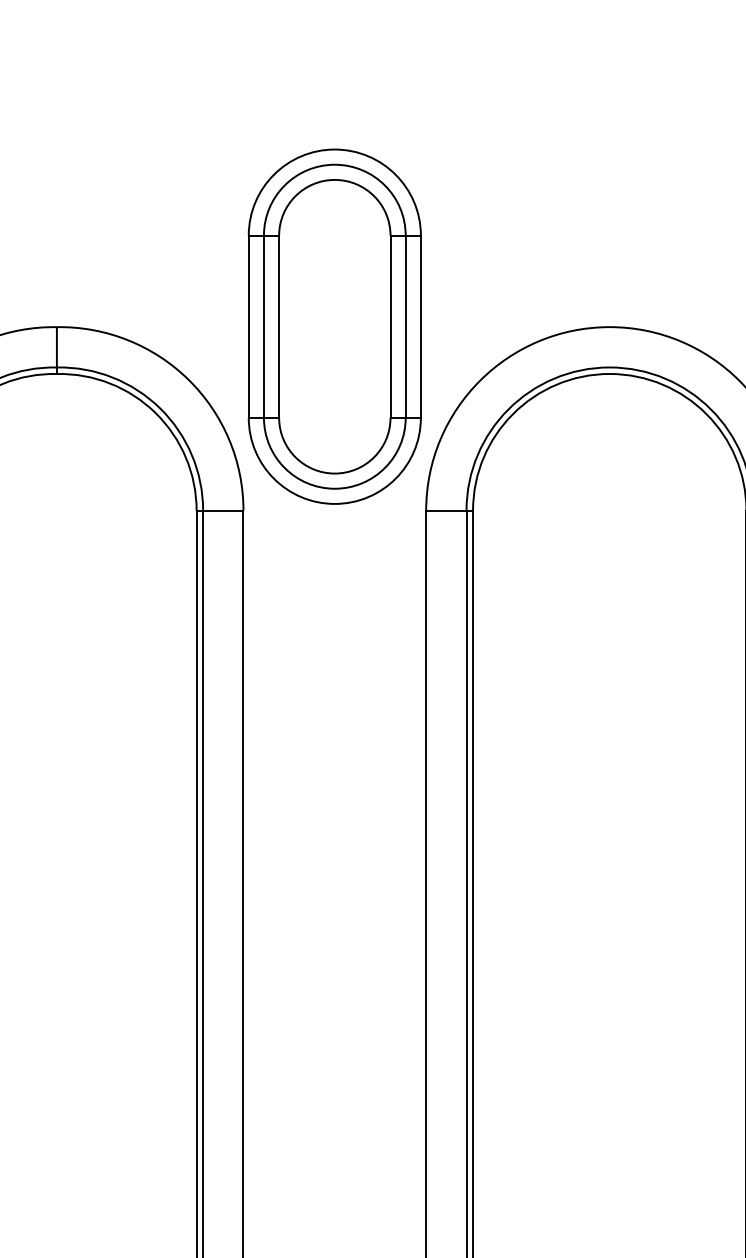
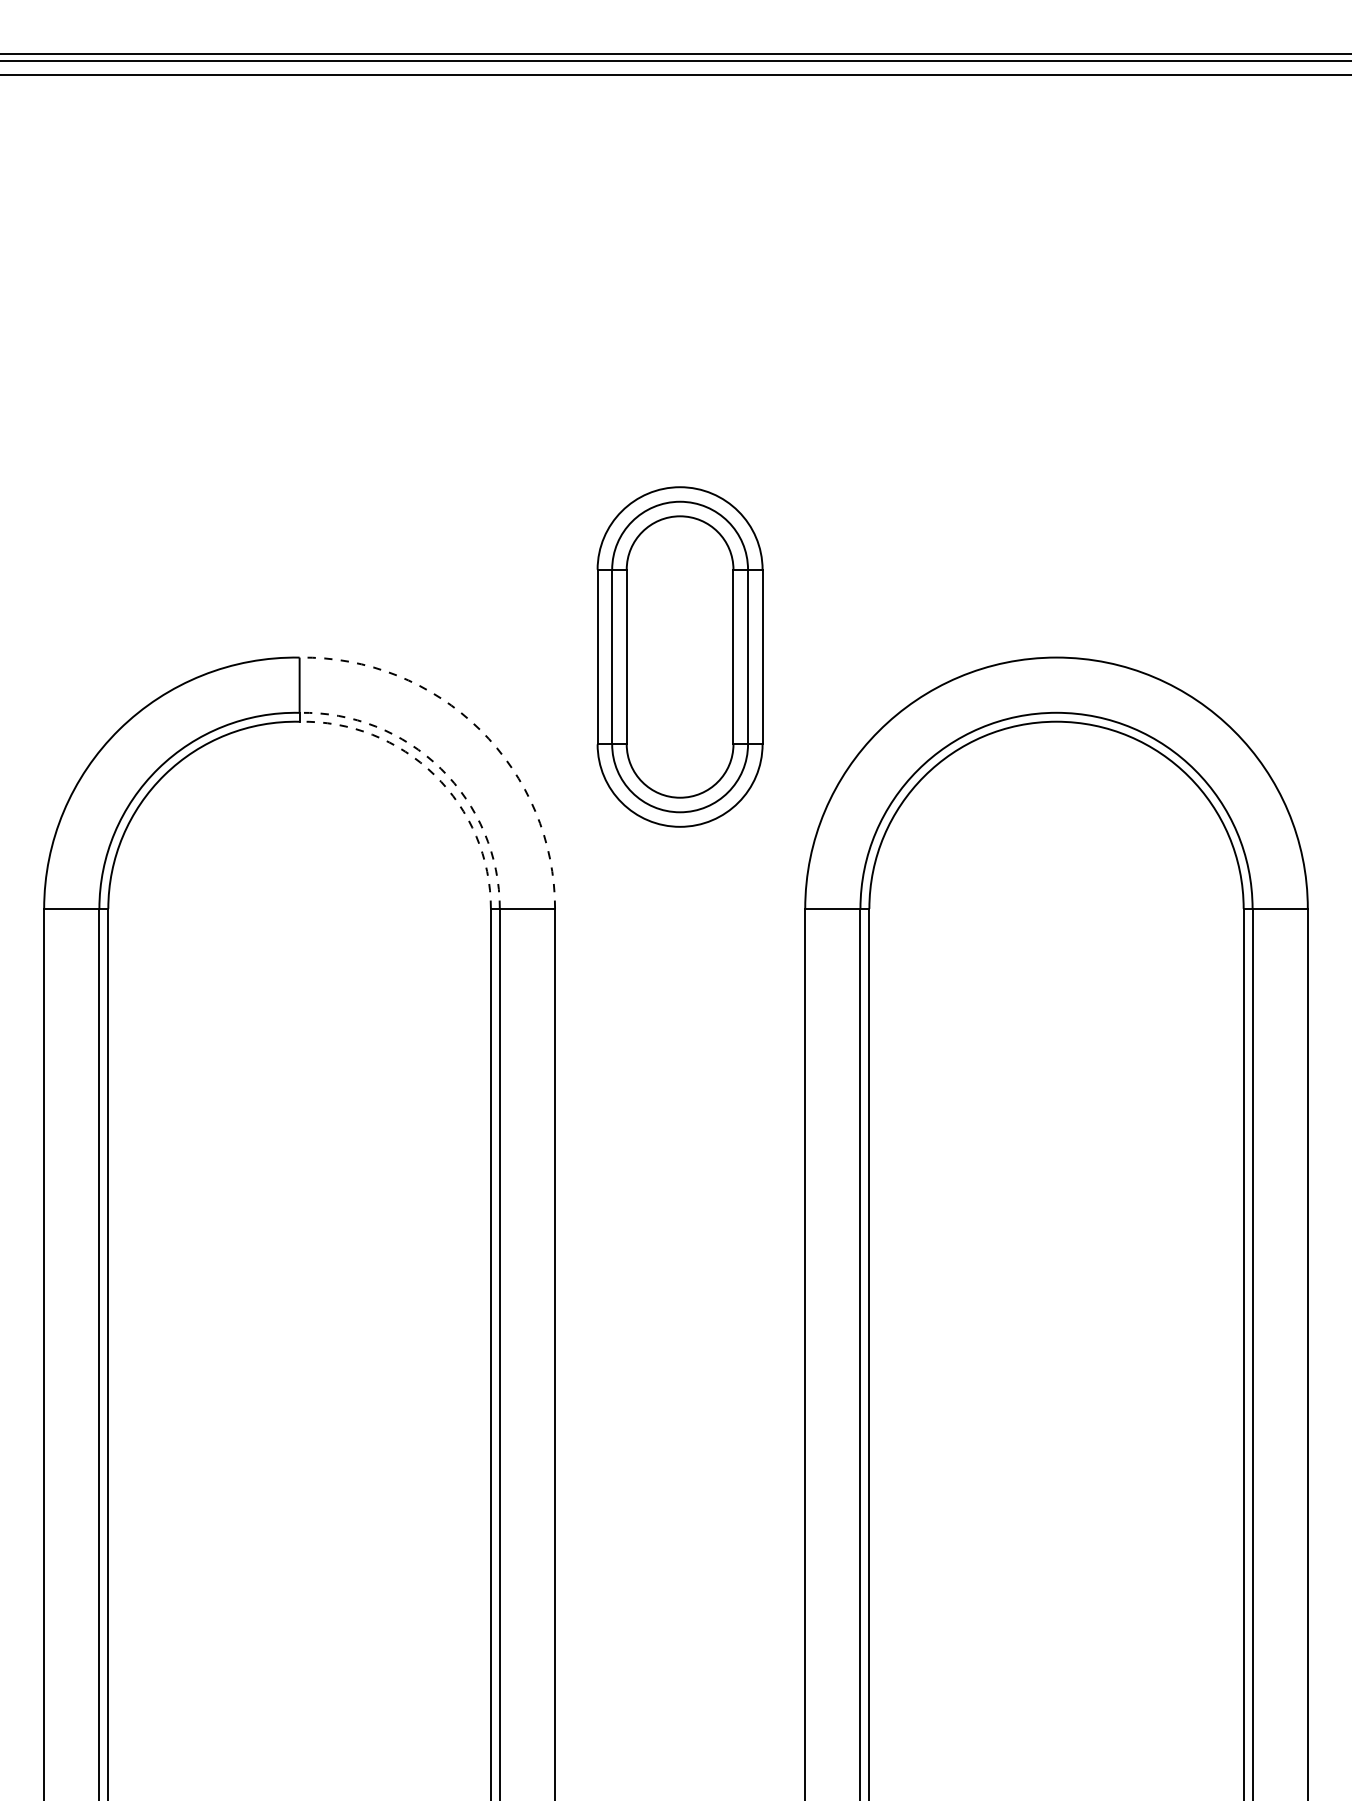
part: (334, 326) -> (679, 656), size x0.7
arc: (189, 379) -> (480, 729), solid -> dashed
arc: (159, 408) -> (440, 768), solid -> dashed
arc: (155, 413) -> (434, 775), solid -> dashed

